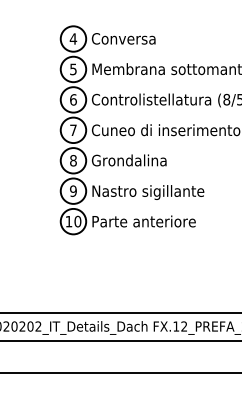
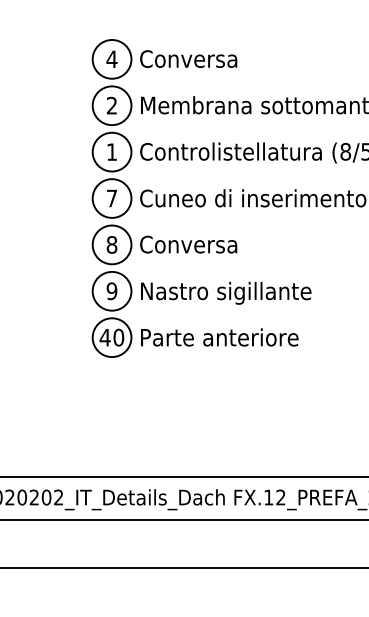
text: (73, 69) -> (112, 105), 5 -> 2
text: (73, 99) -> (112, 151), 6 -> 1
text: (131, 160) -> (200, 244), Grondalina -> Conversa
text: (68, 221) -> (104, 337), 10 -> 40

